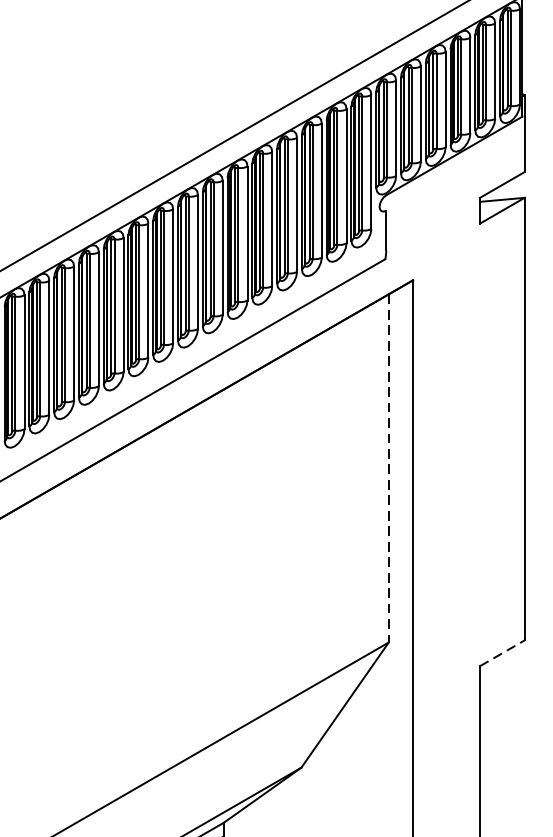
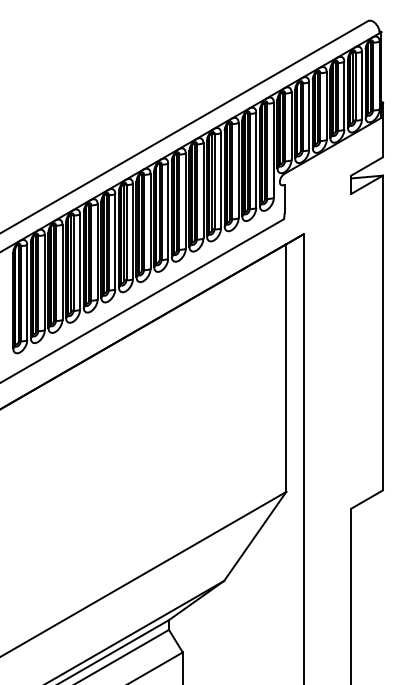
line: (388, 469) -> (286, 368), dashed -> solid
line: (502, 653) -> (367, 499), dashed -> solid

